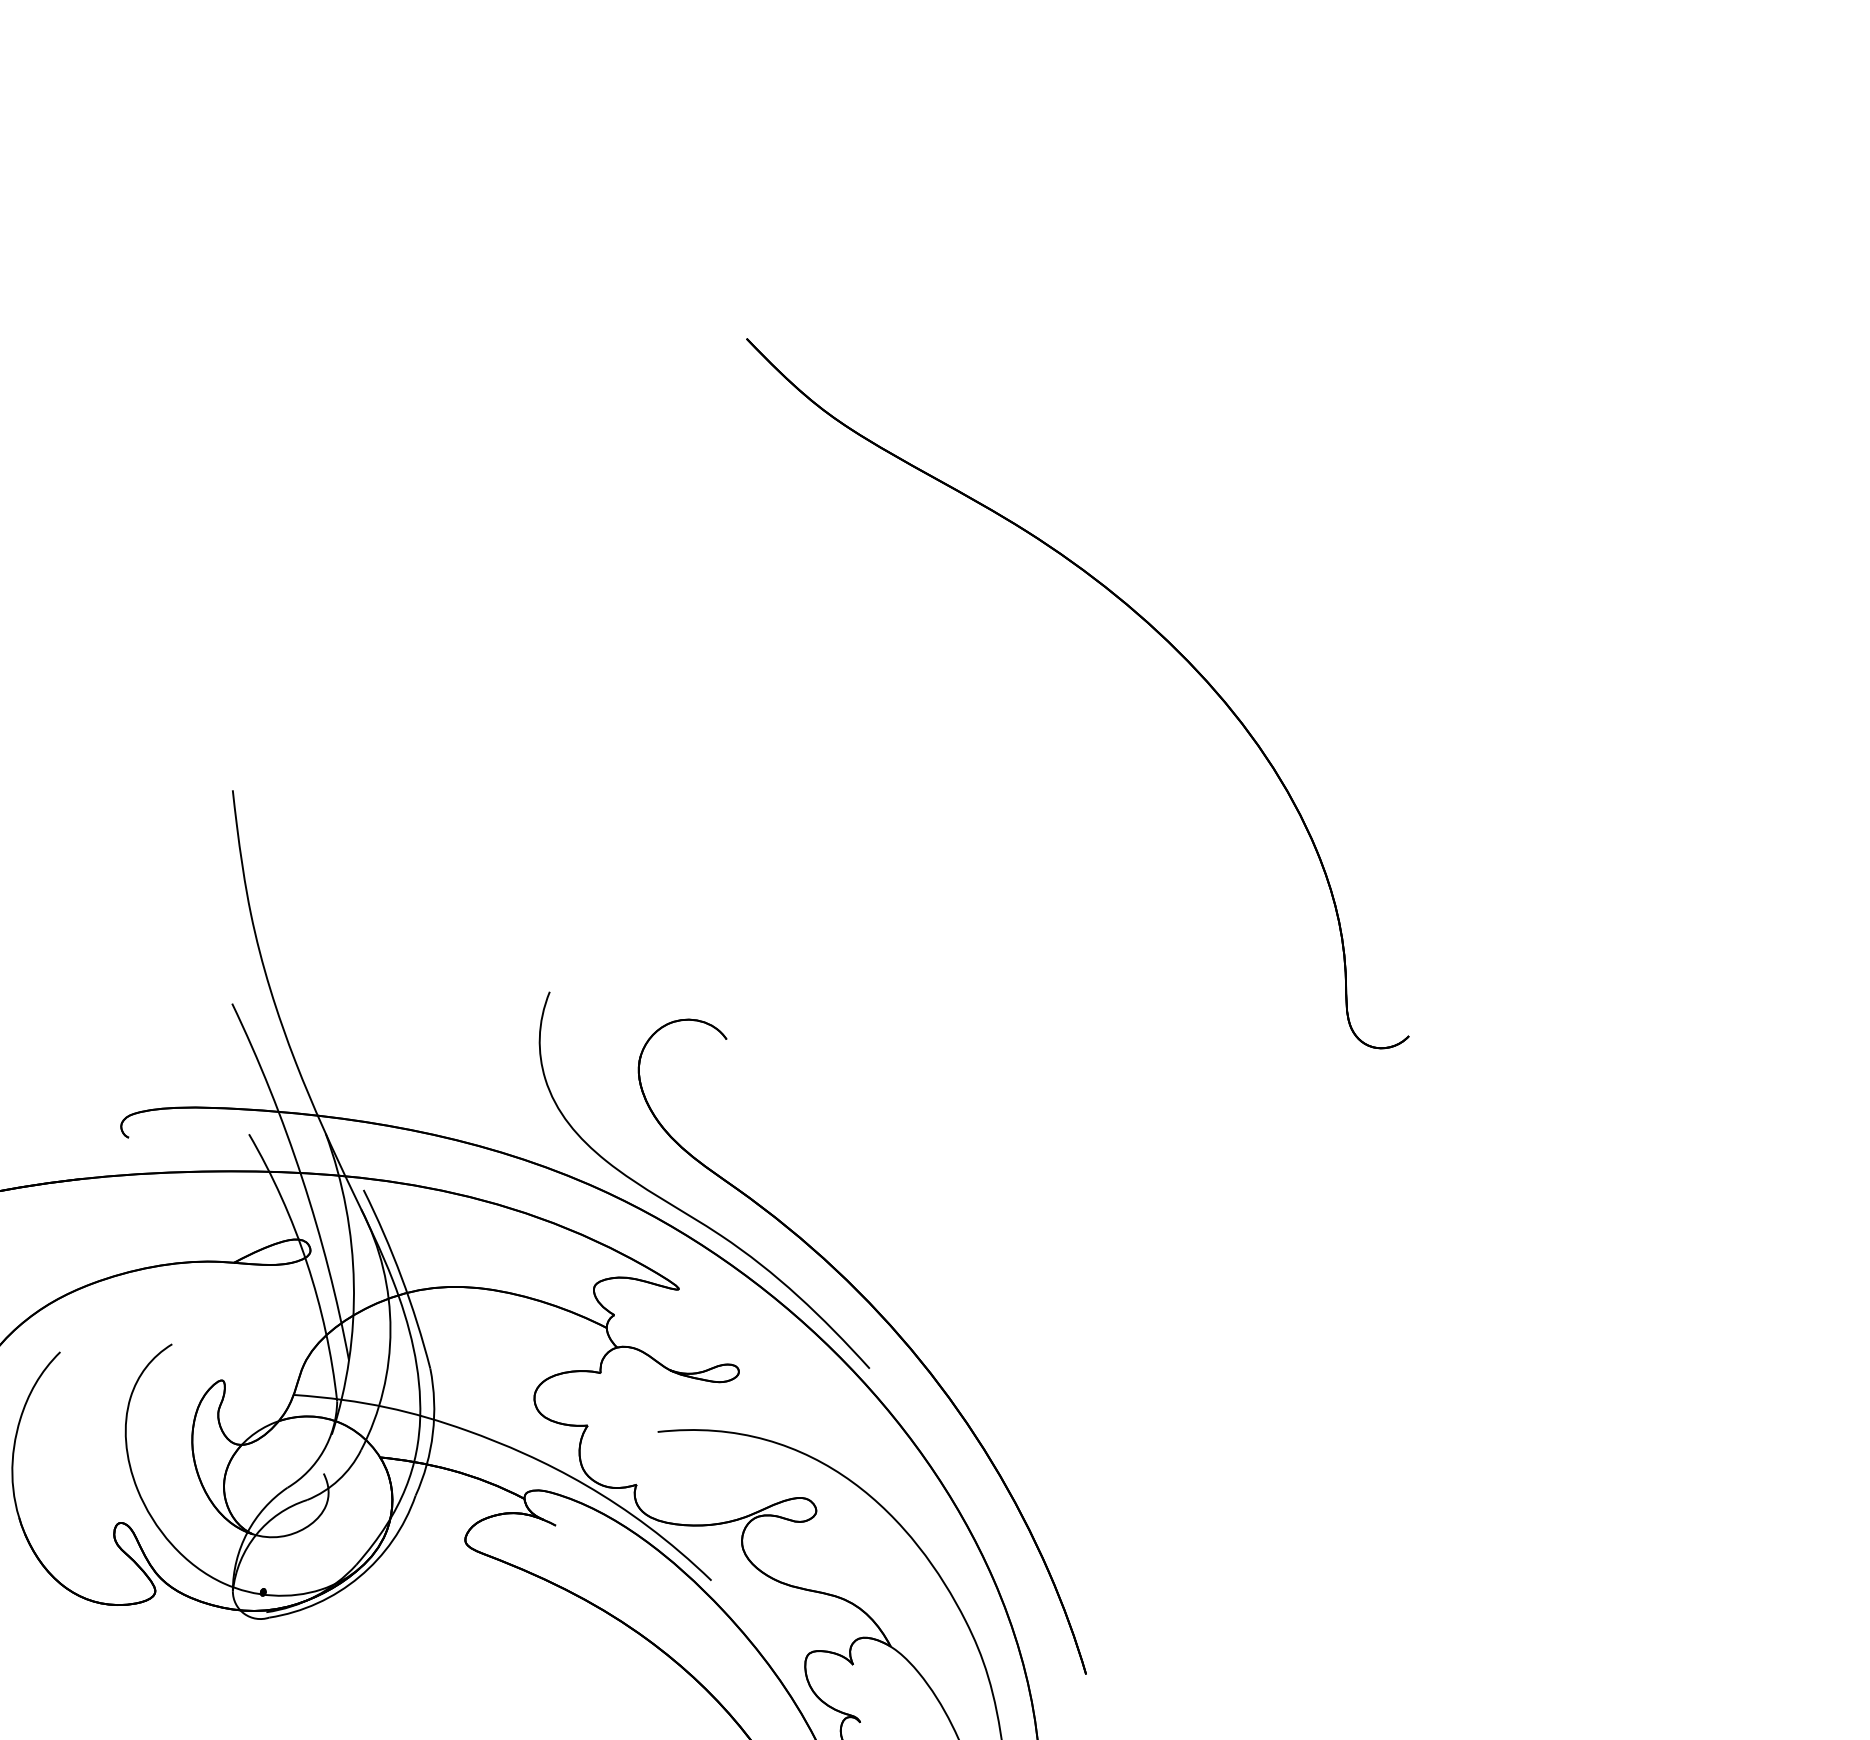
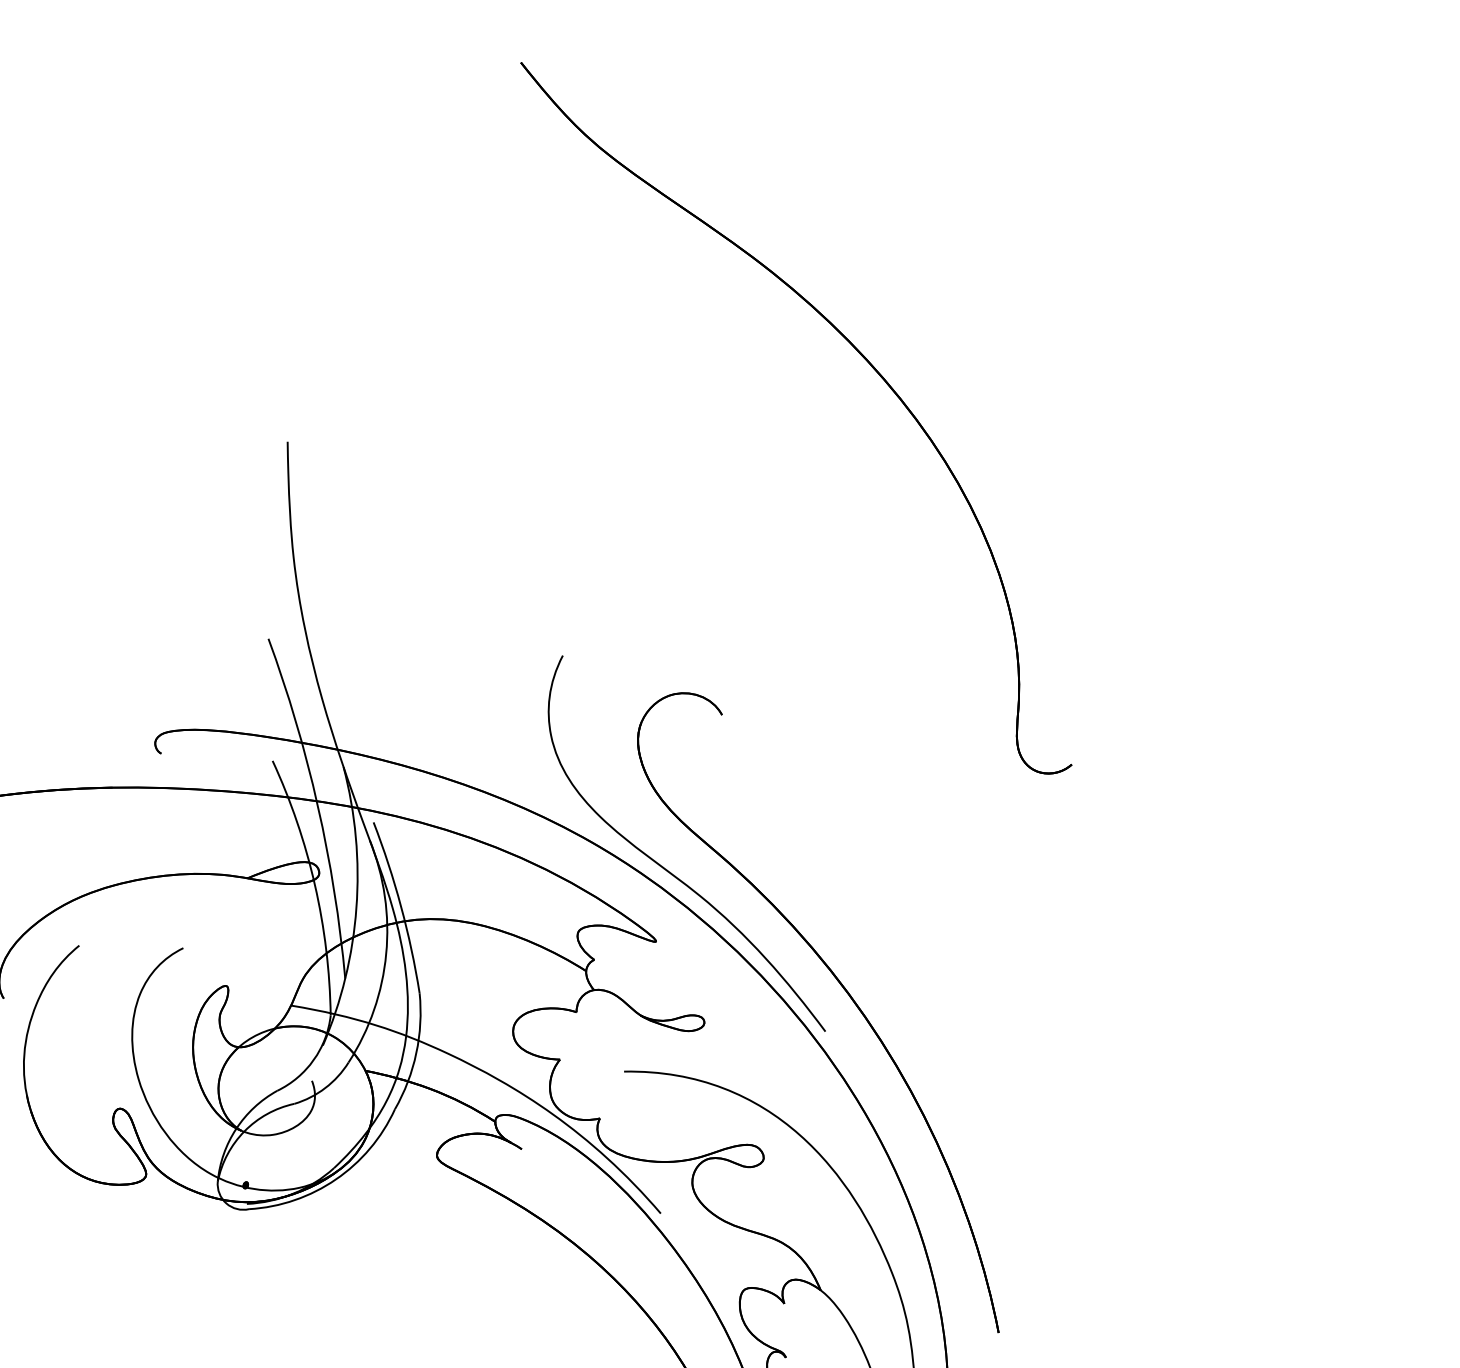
part: (1138, 616) -> (858, 353), moved

